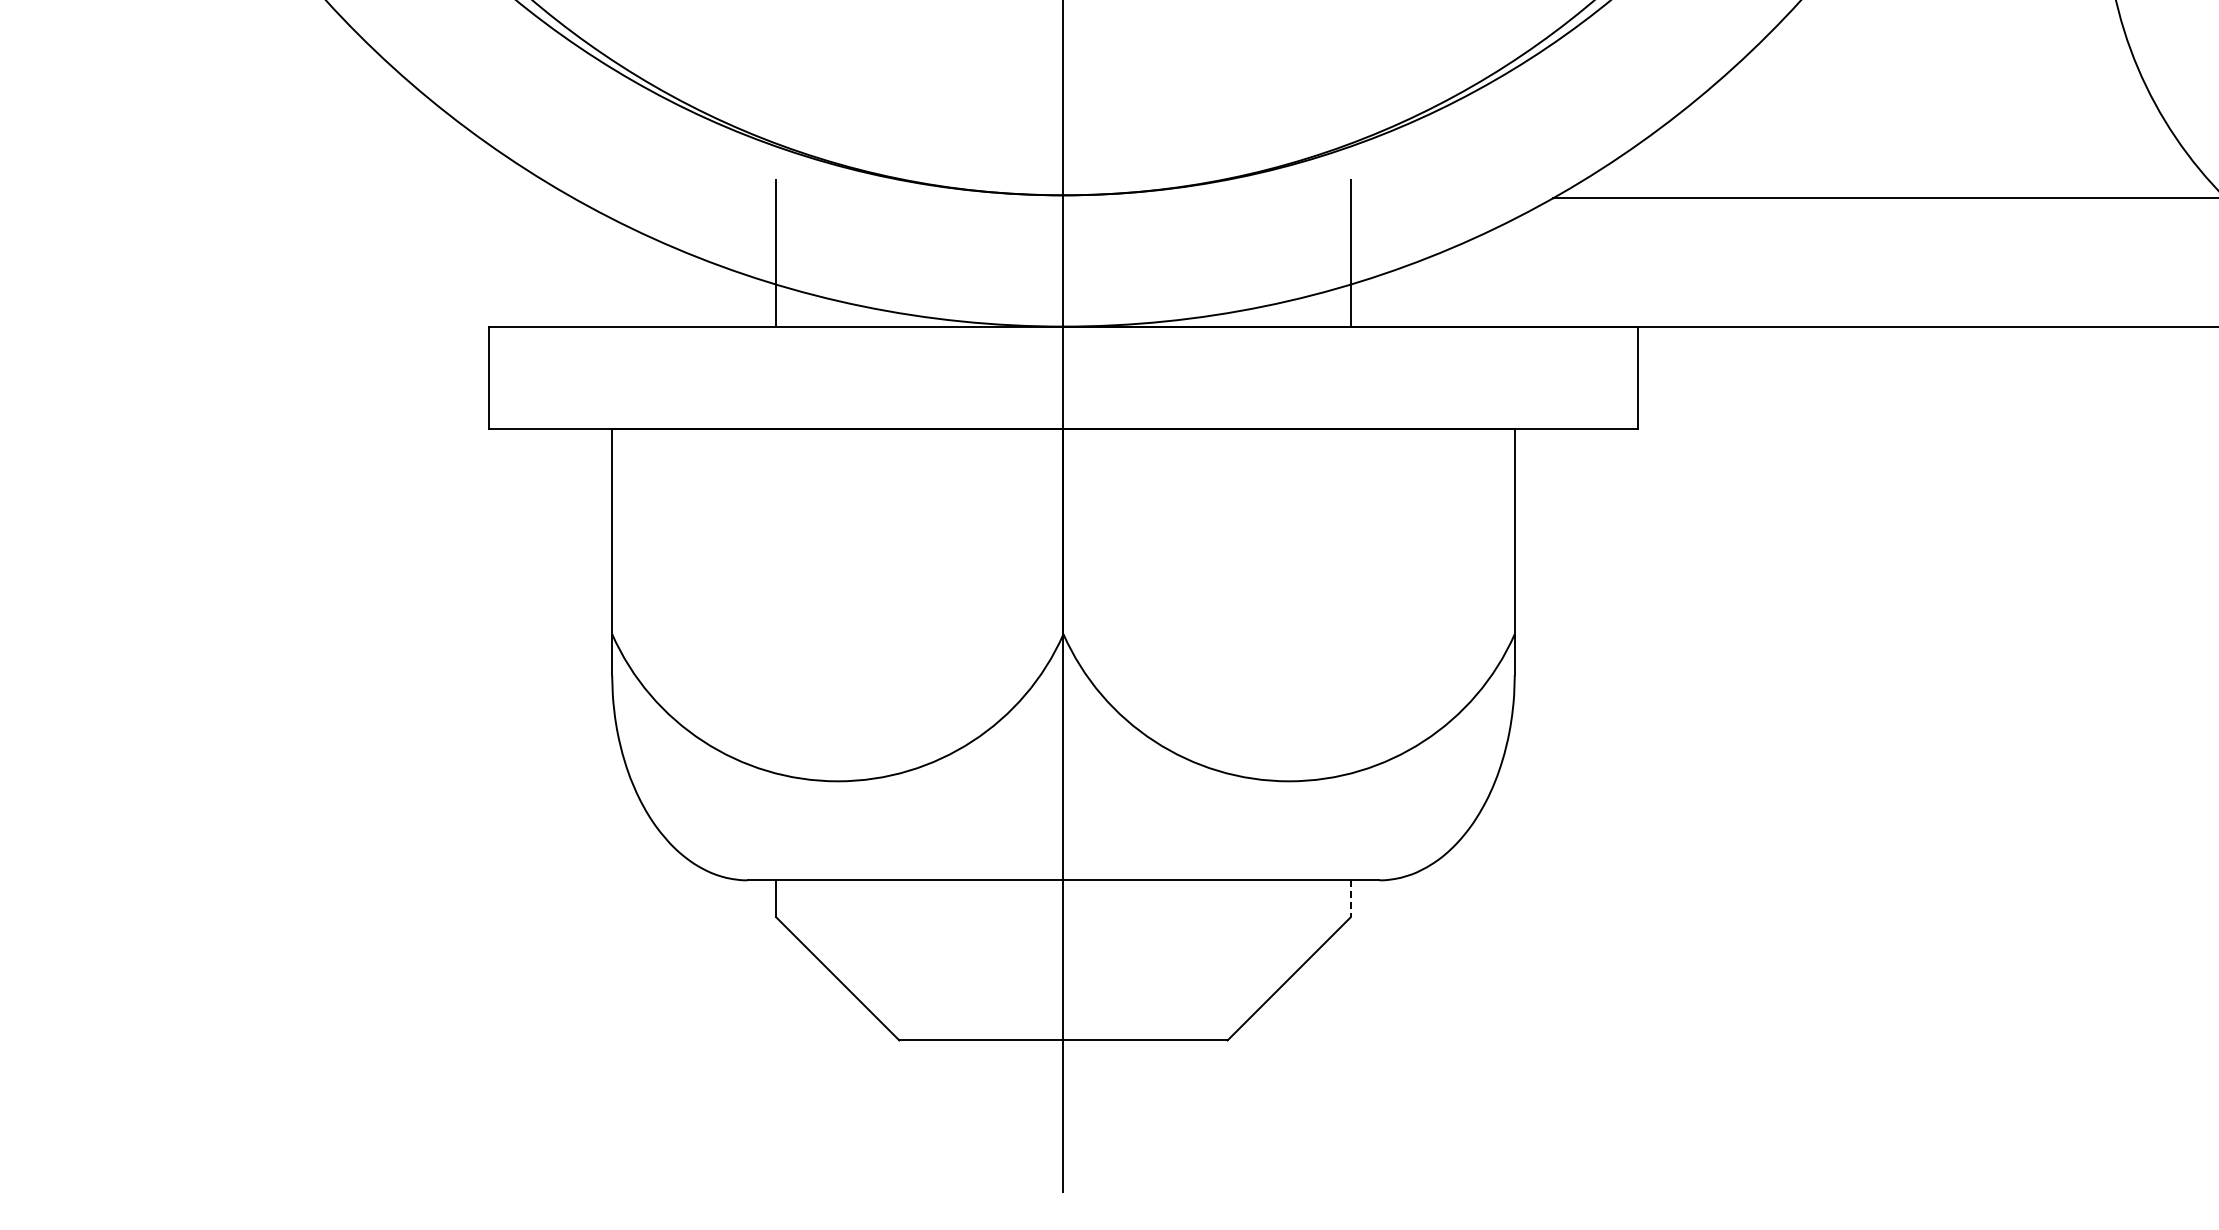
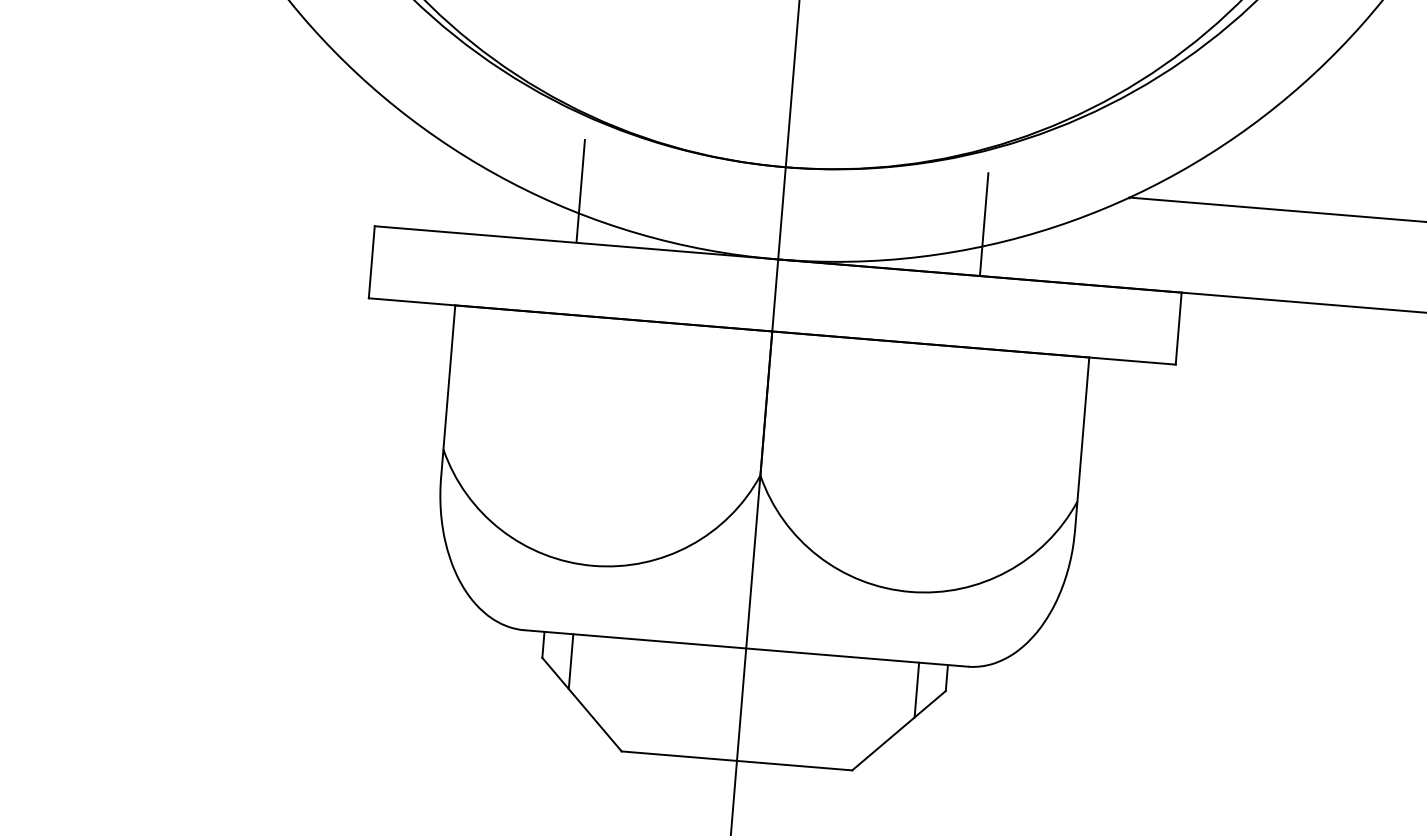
line: (1350, 899) -> (946, 678), dashed -> solid
line: (817, 919) -> (571, 661), added
line: (1309, 919) -> (916, 690), added

